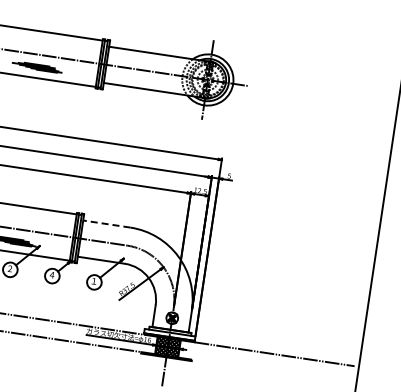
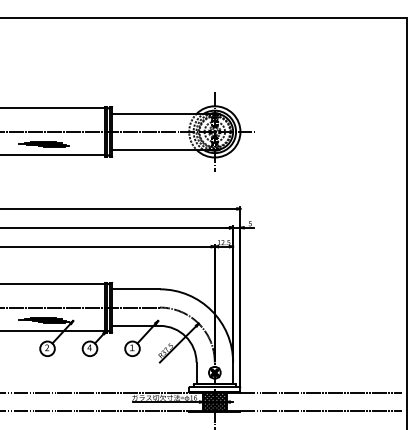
line: (107, 224) -> (136, 289), dashed -> solid
line: (272, 371) -> (321, 410), added

